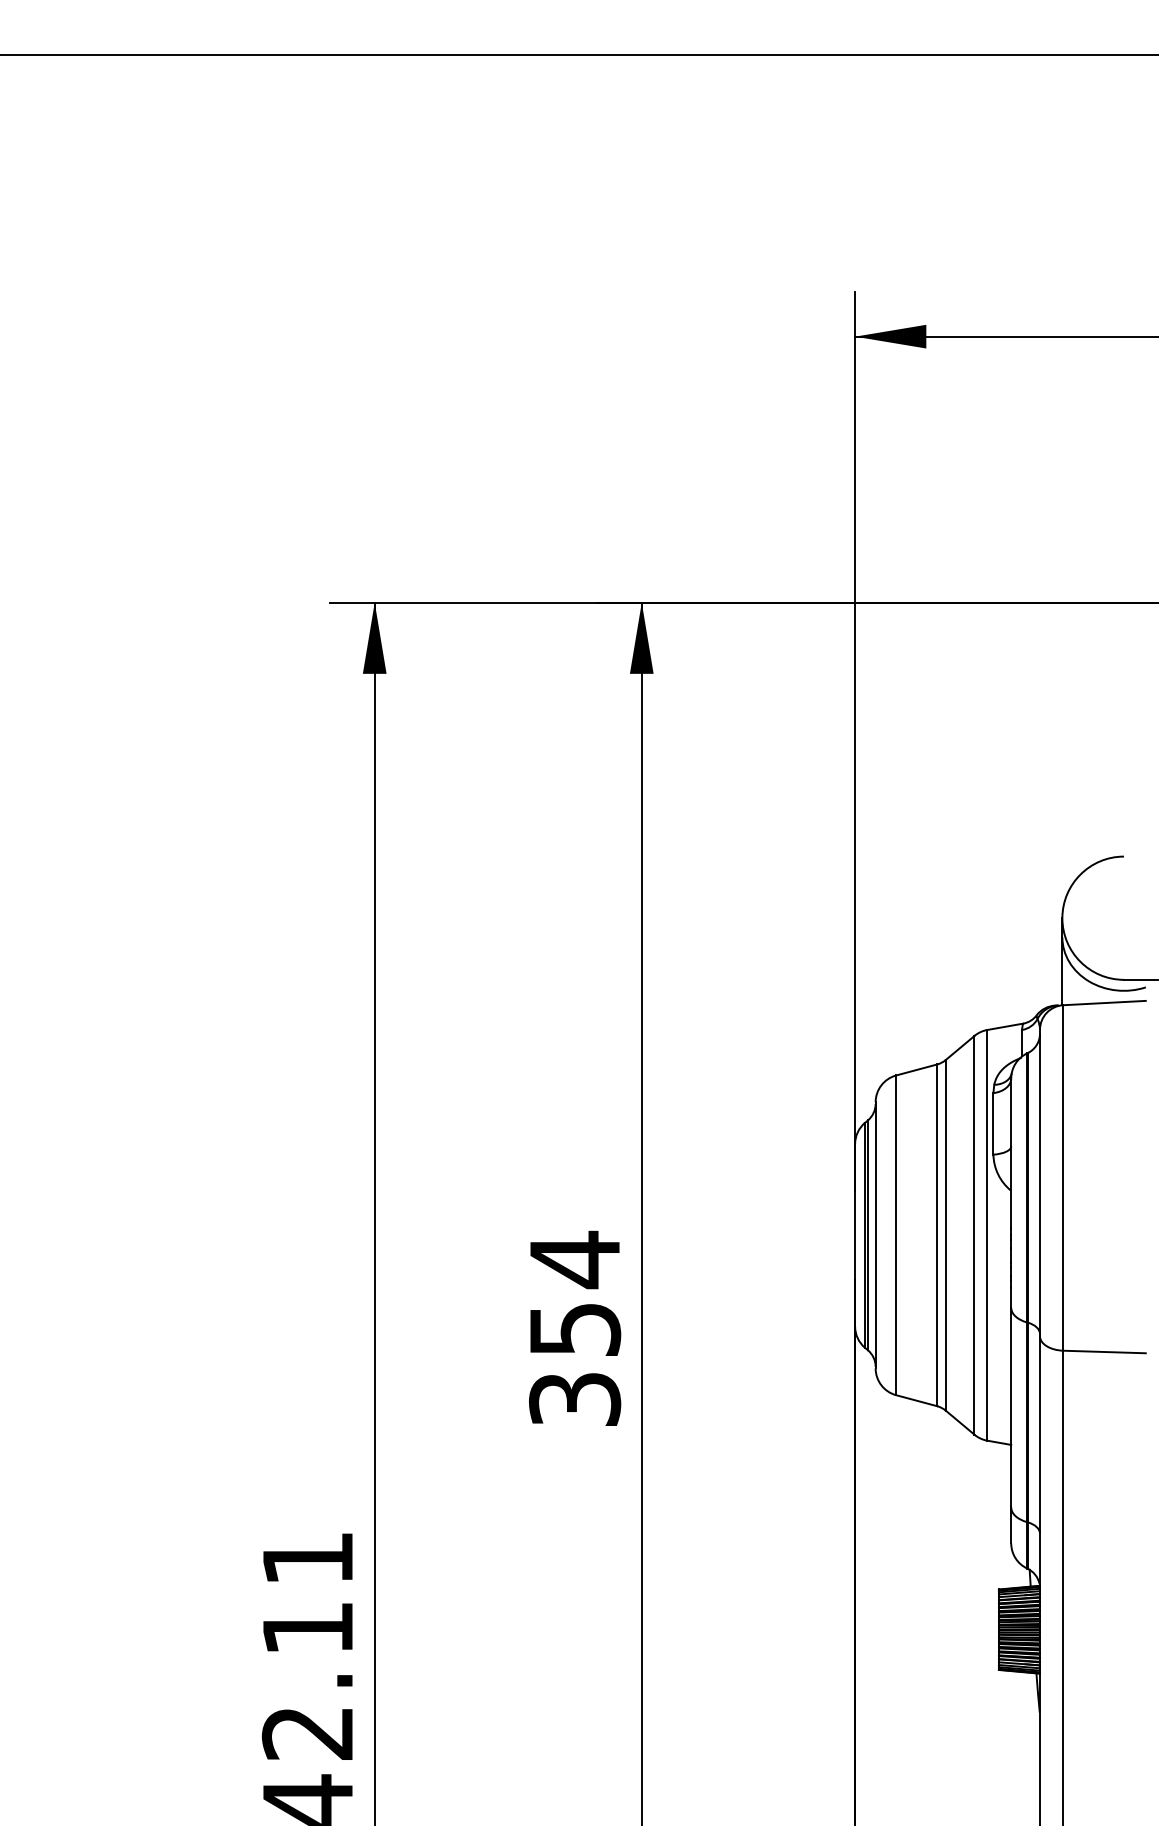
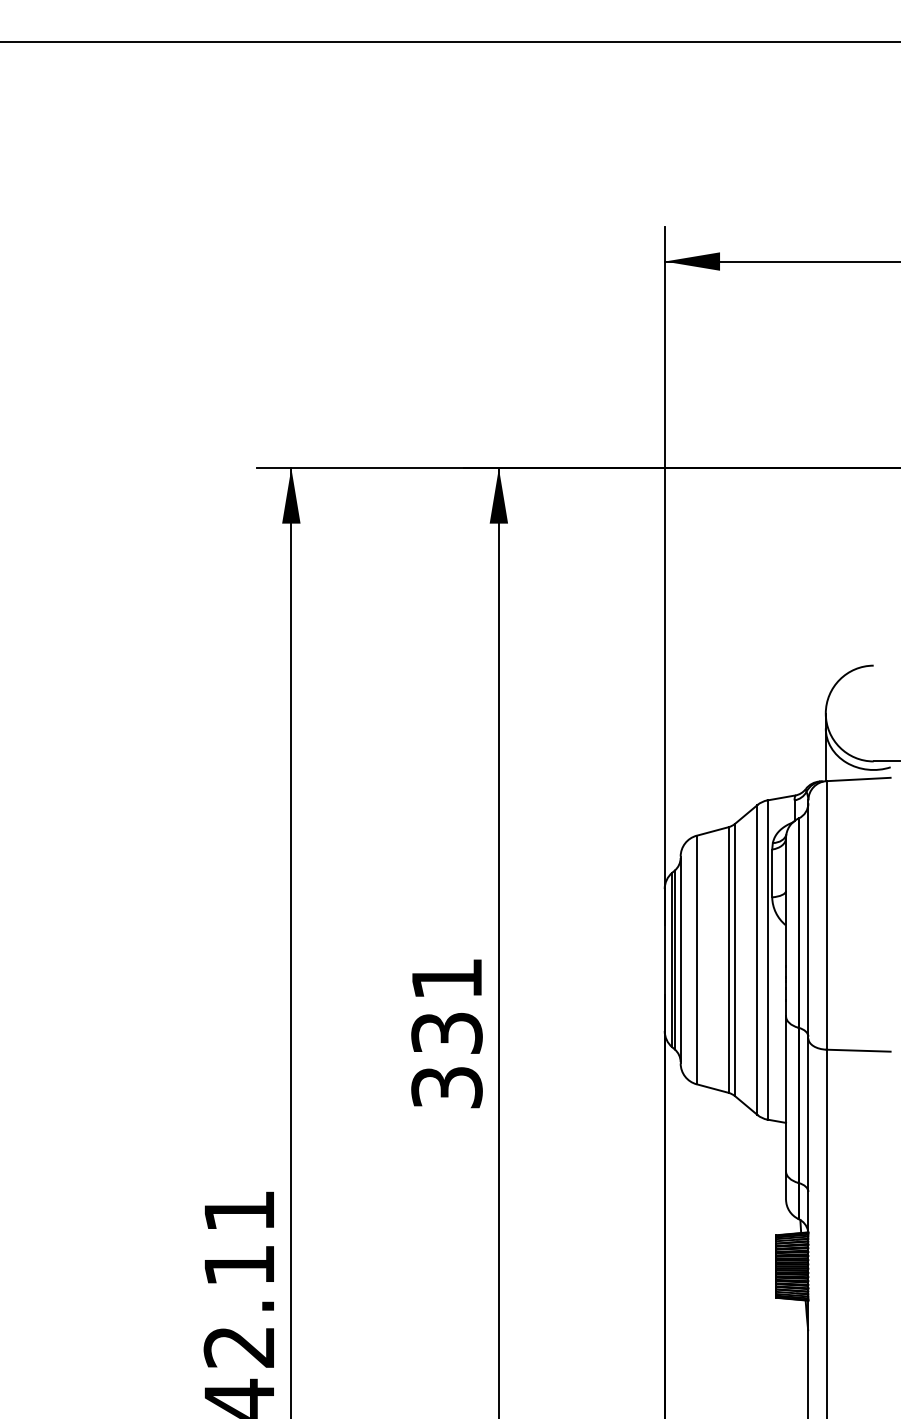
text: (574, 1293) -> (446, 1005), 354 -> 331

